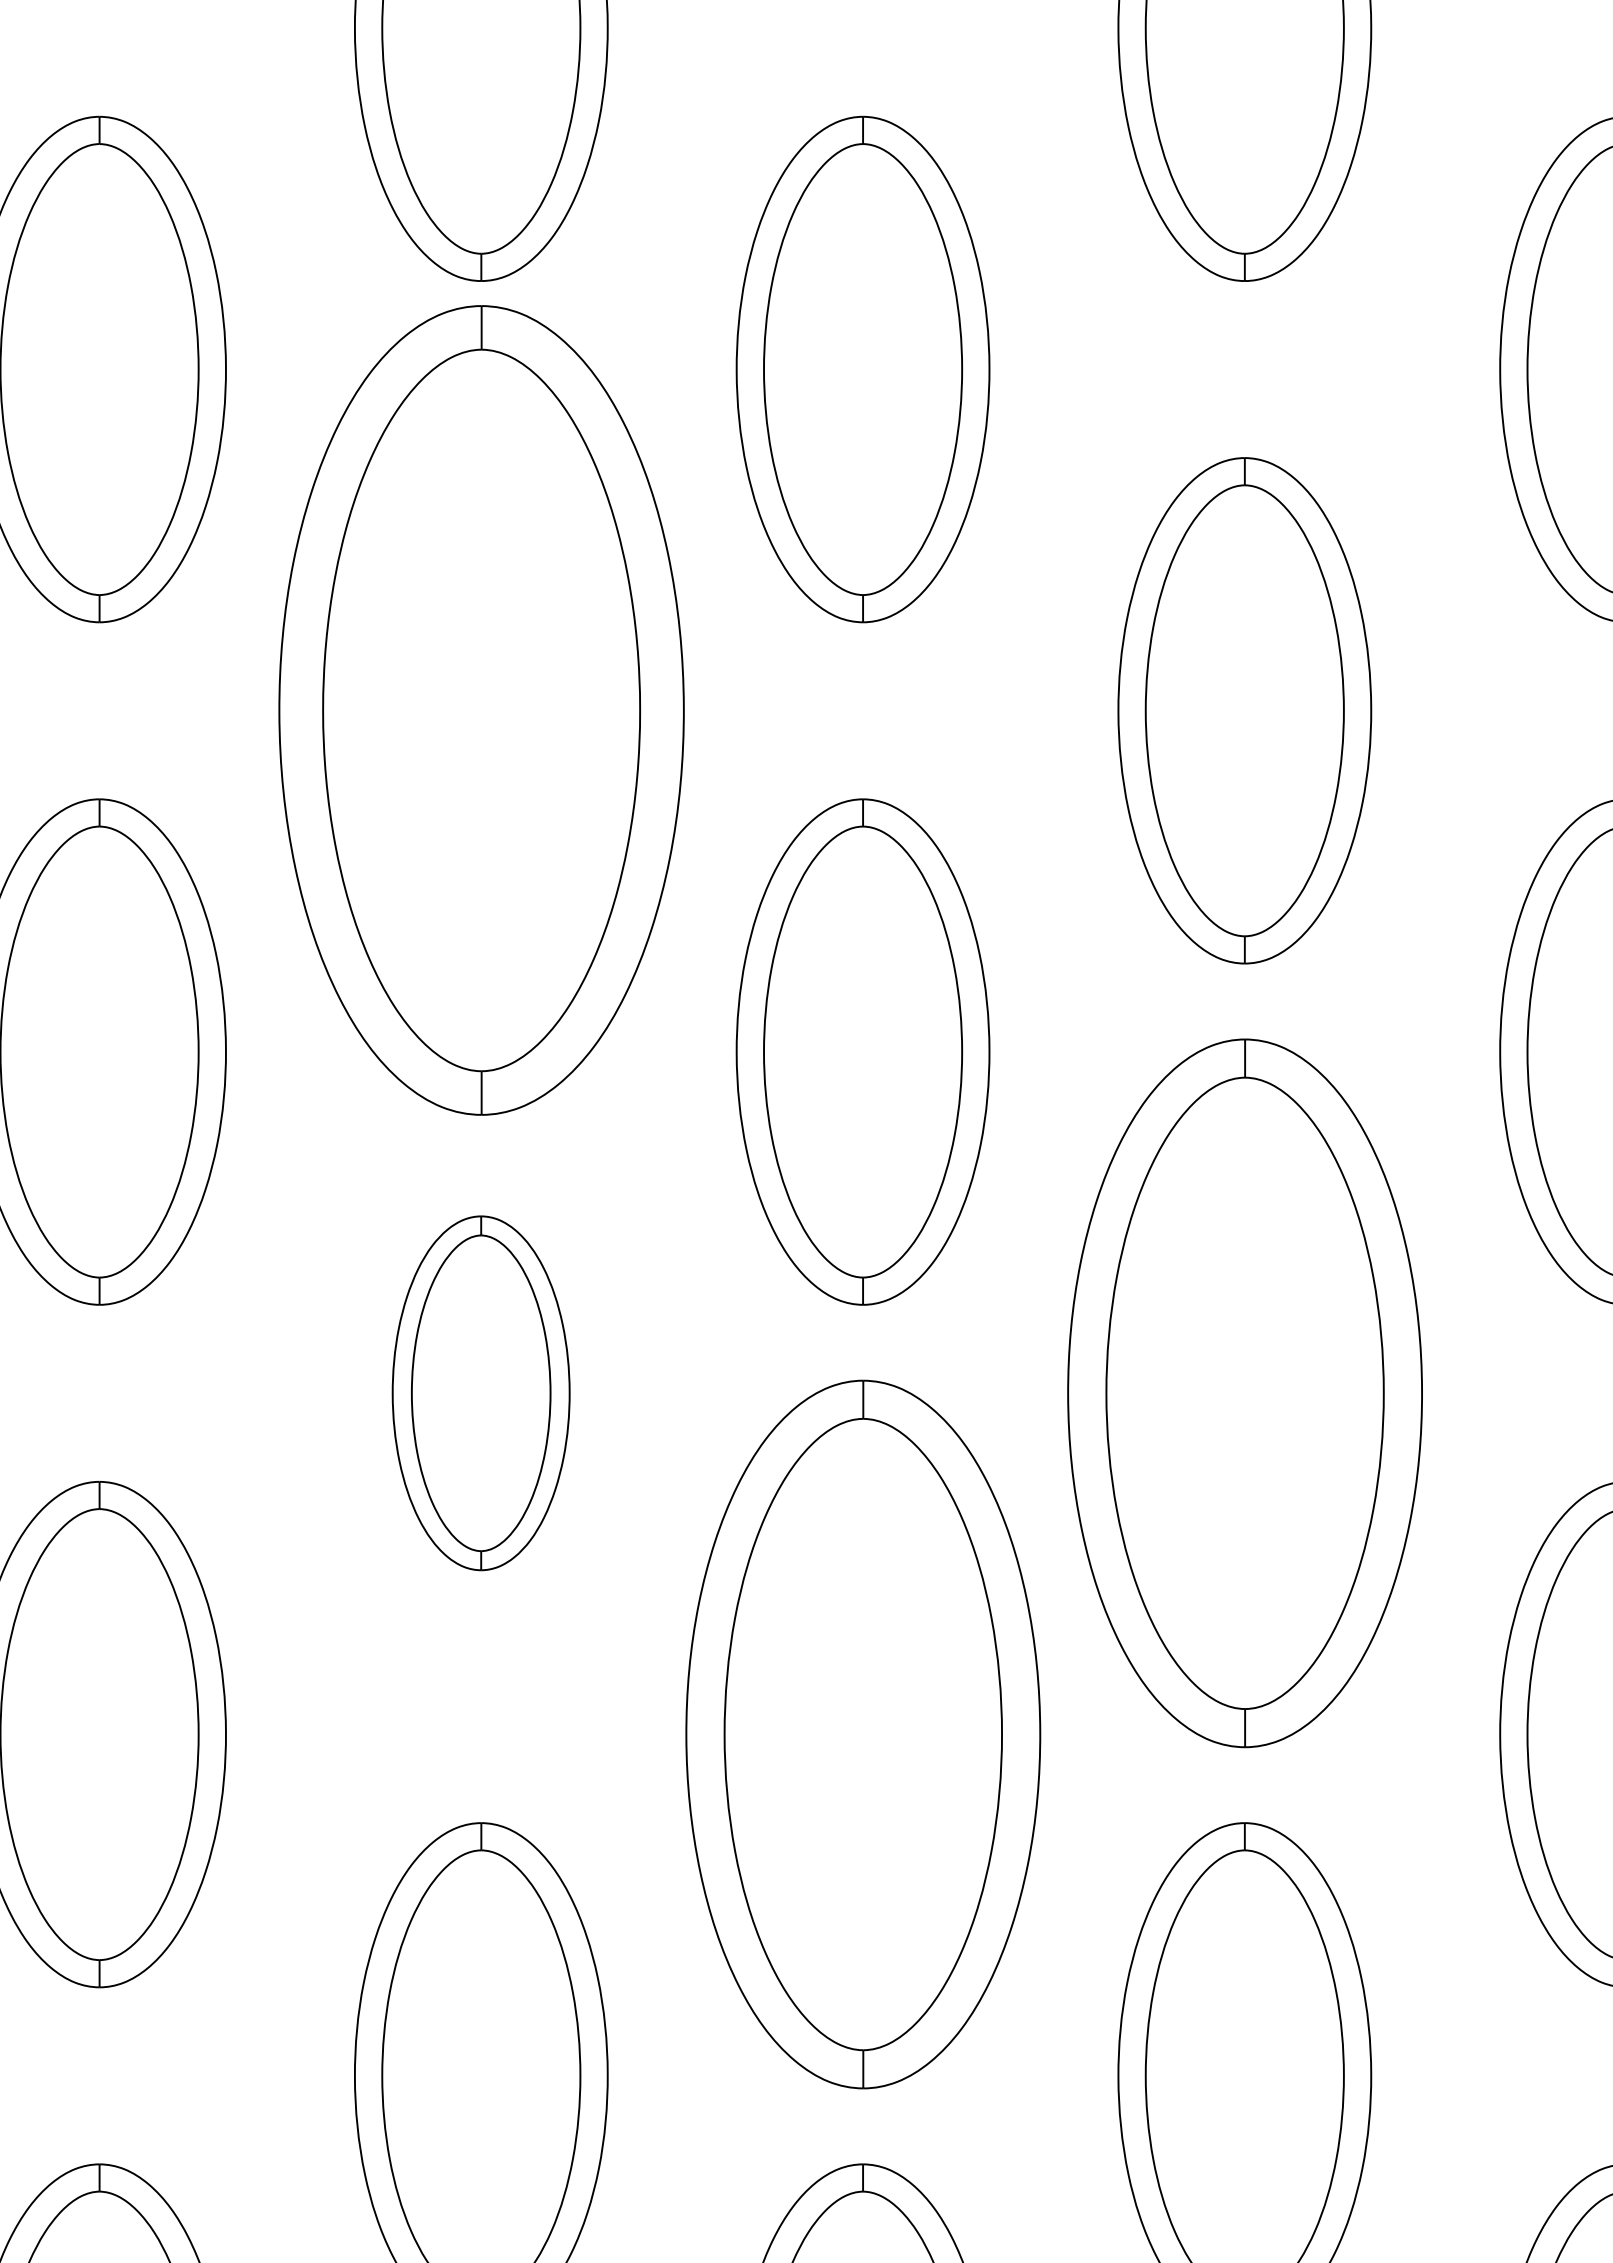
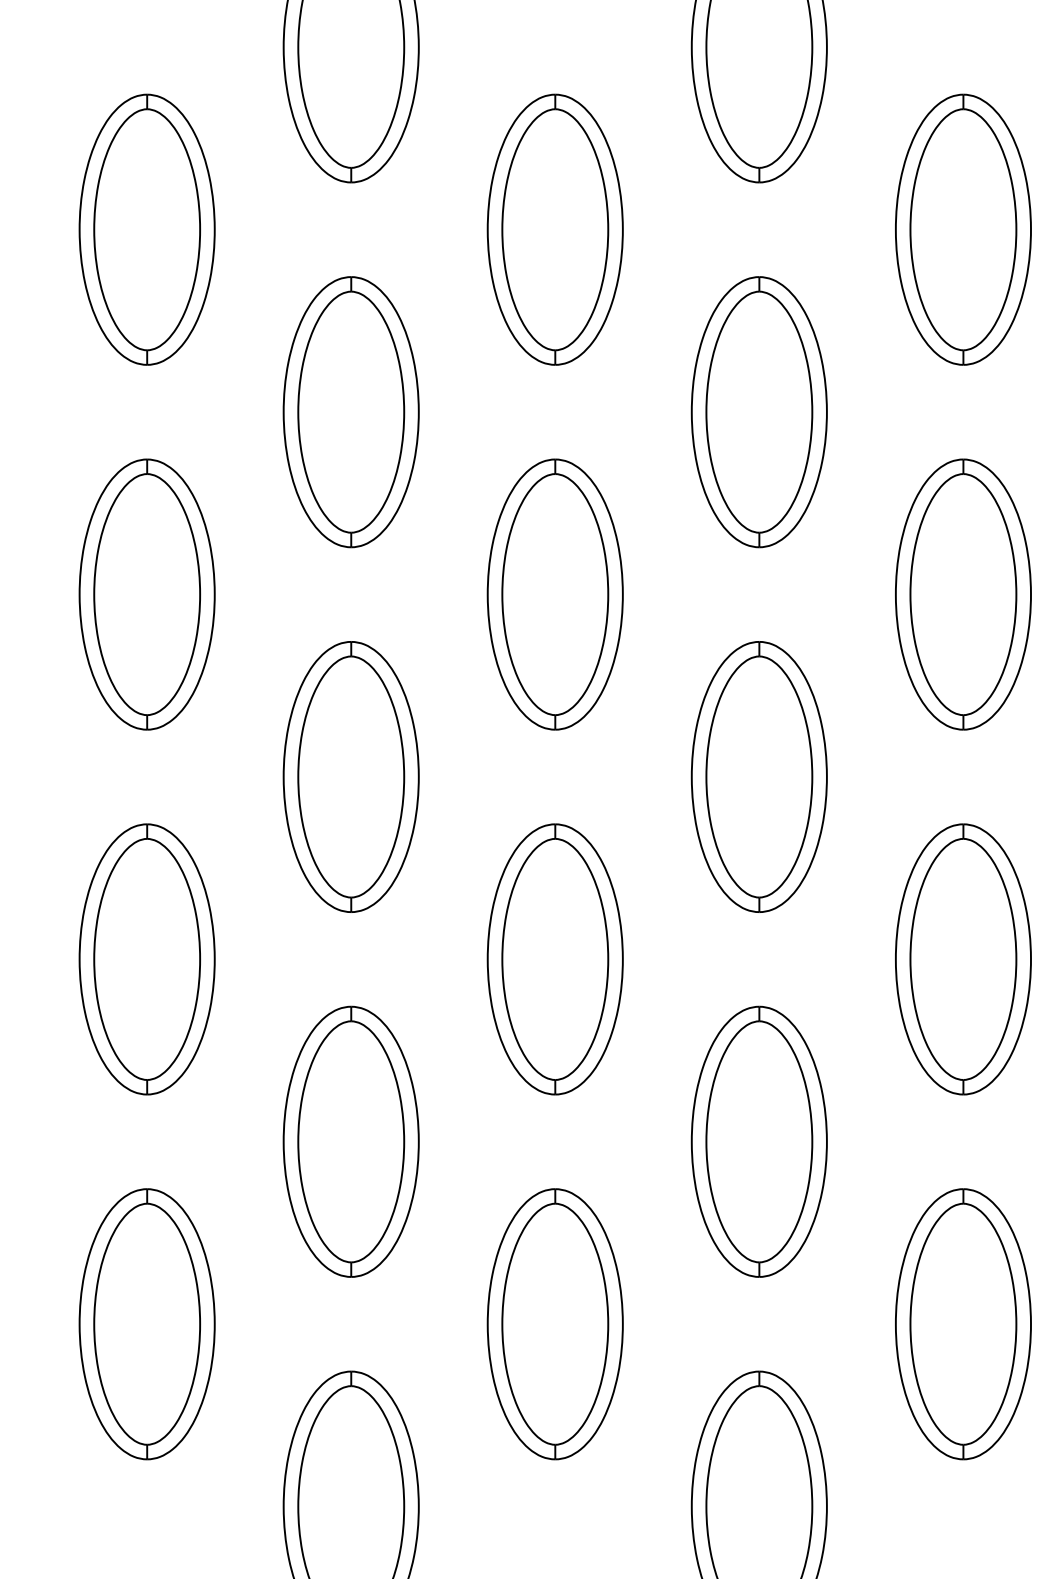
part: (479, 711) -> (350, 412), size x0.62
part: (479, 1392) -> (350, 776), size x1.43
part: (1243, 1392) -> (758, 776), size x0.71
part: (861, 1734) -> (554, 959), size x0.71

